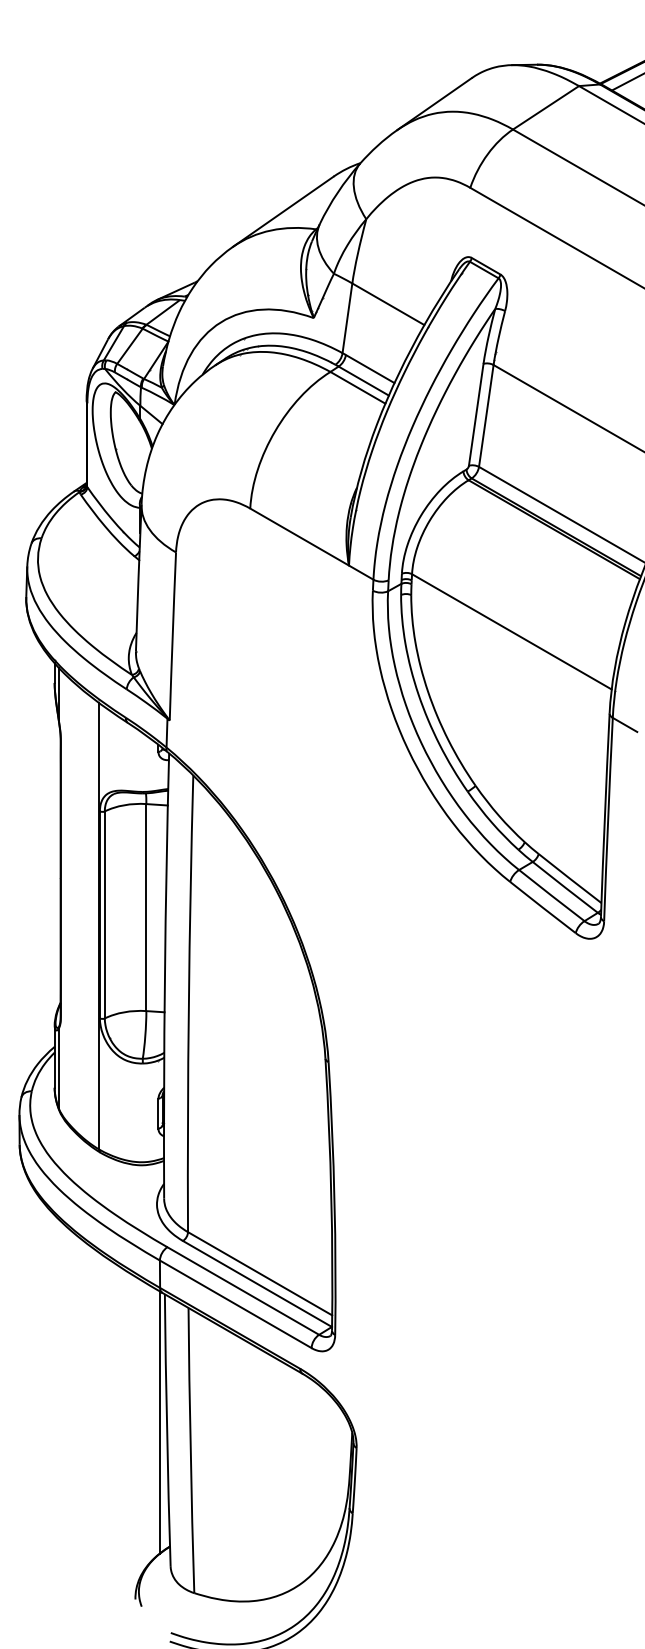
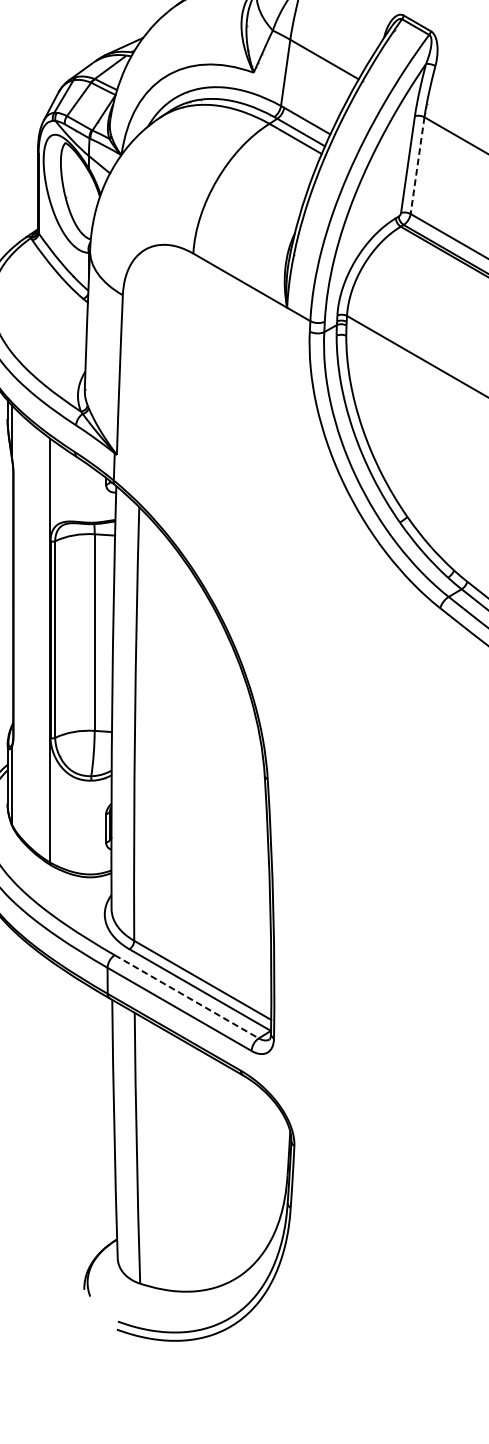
line: (486, 416) -> (417, 166), solid -> dashed
line: (243, 1291) -> (186, 997), solid -> dashed
line: (159, 1422) -> (107, 1121), removed

